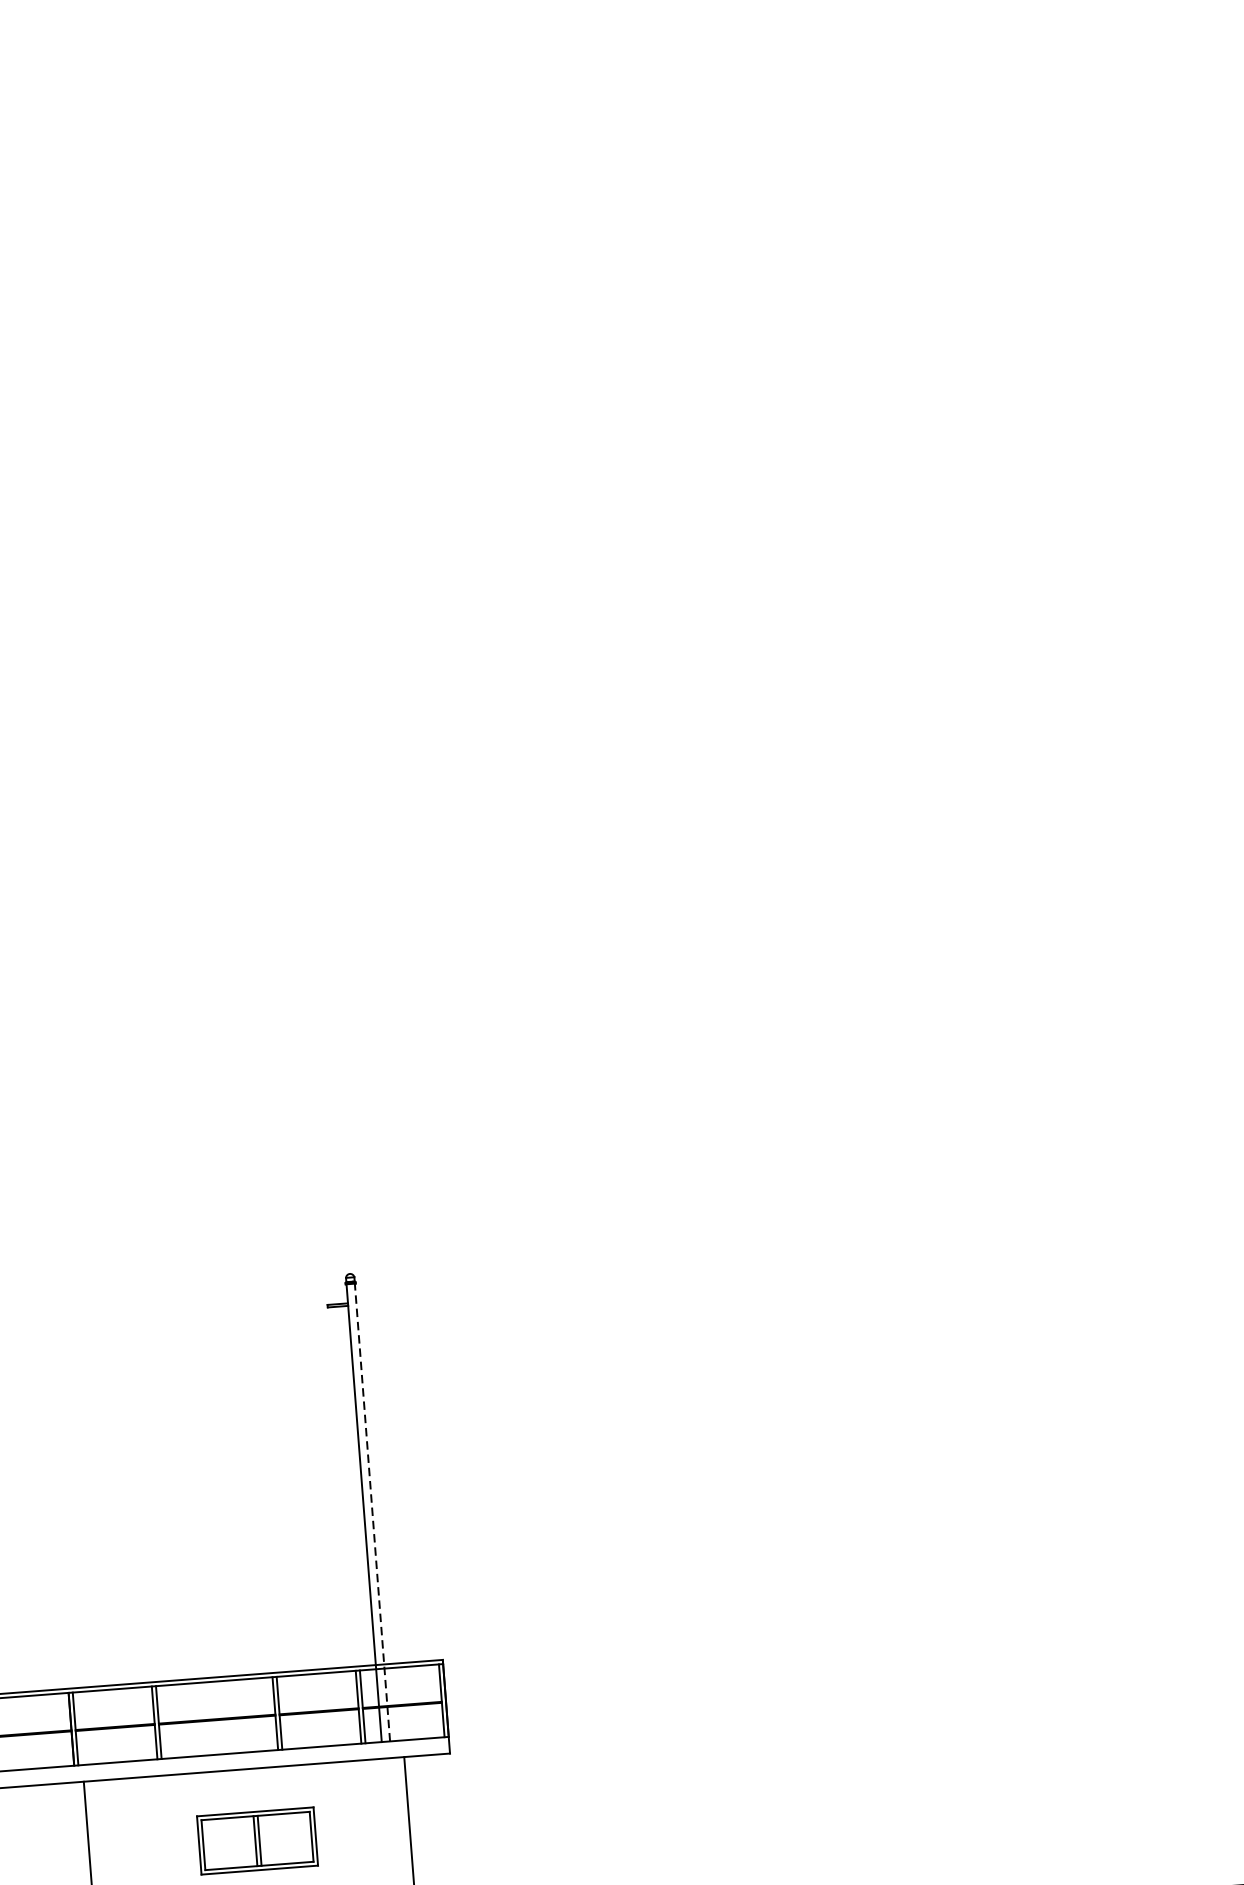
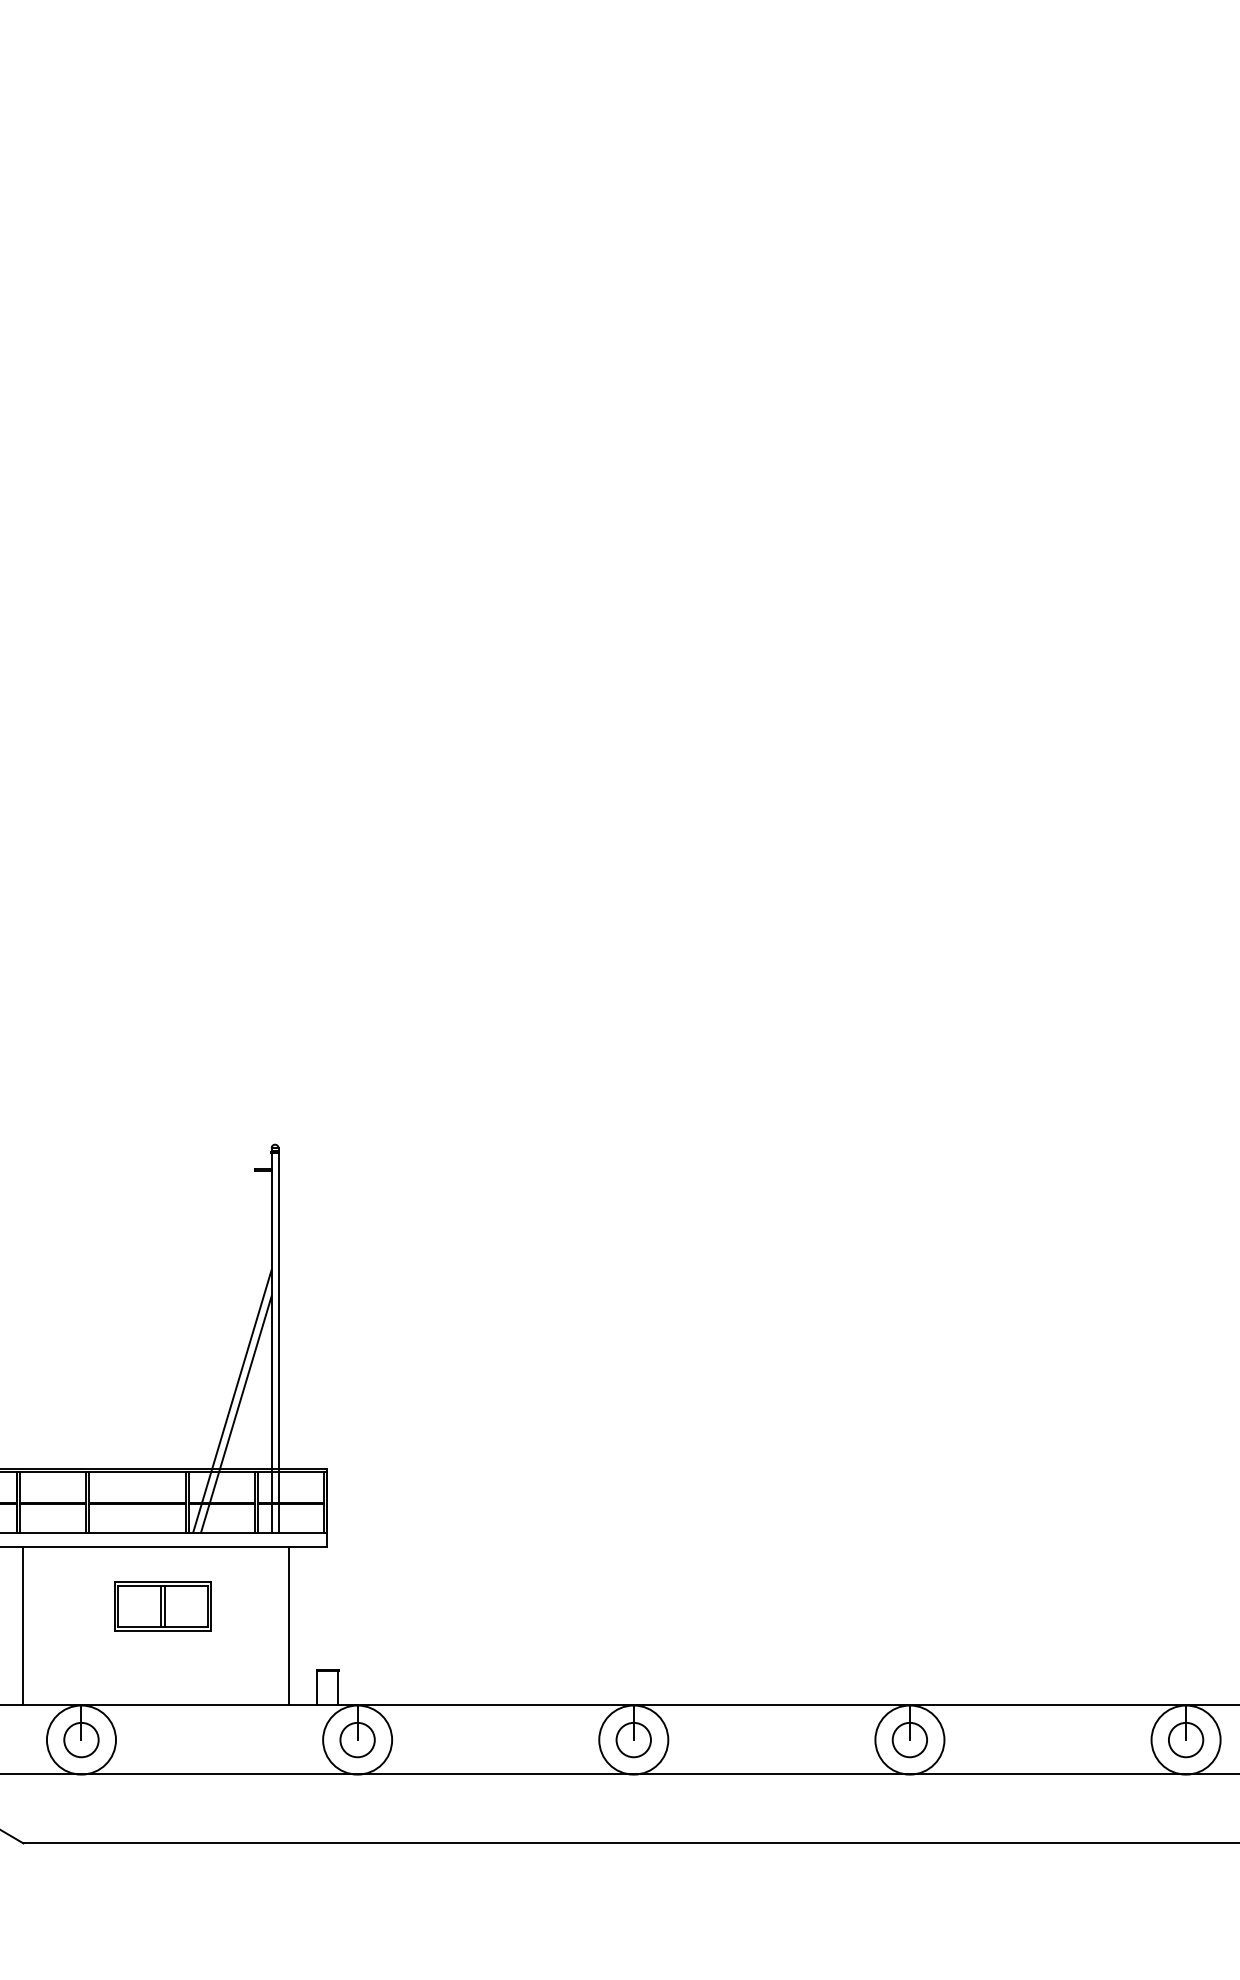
line: (372, 1512) -> (278, 1342), dashed -> solid
line: (322, 1587) -> (232, 1401), added
line: (328, 1602) -> (236, 1414), added

